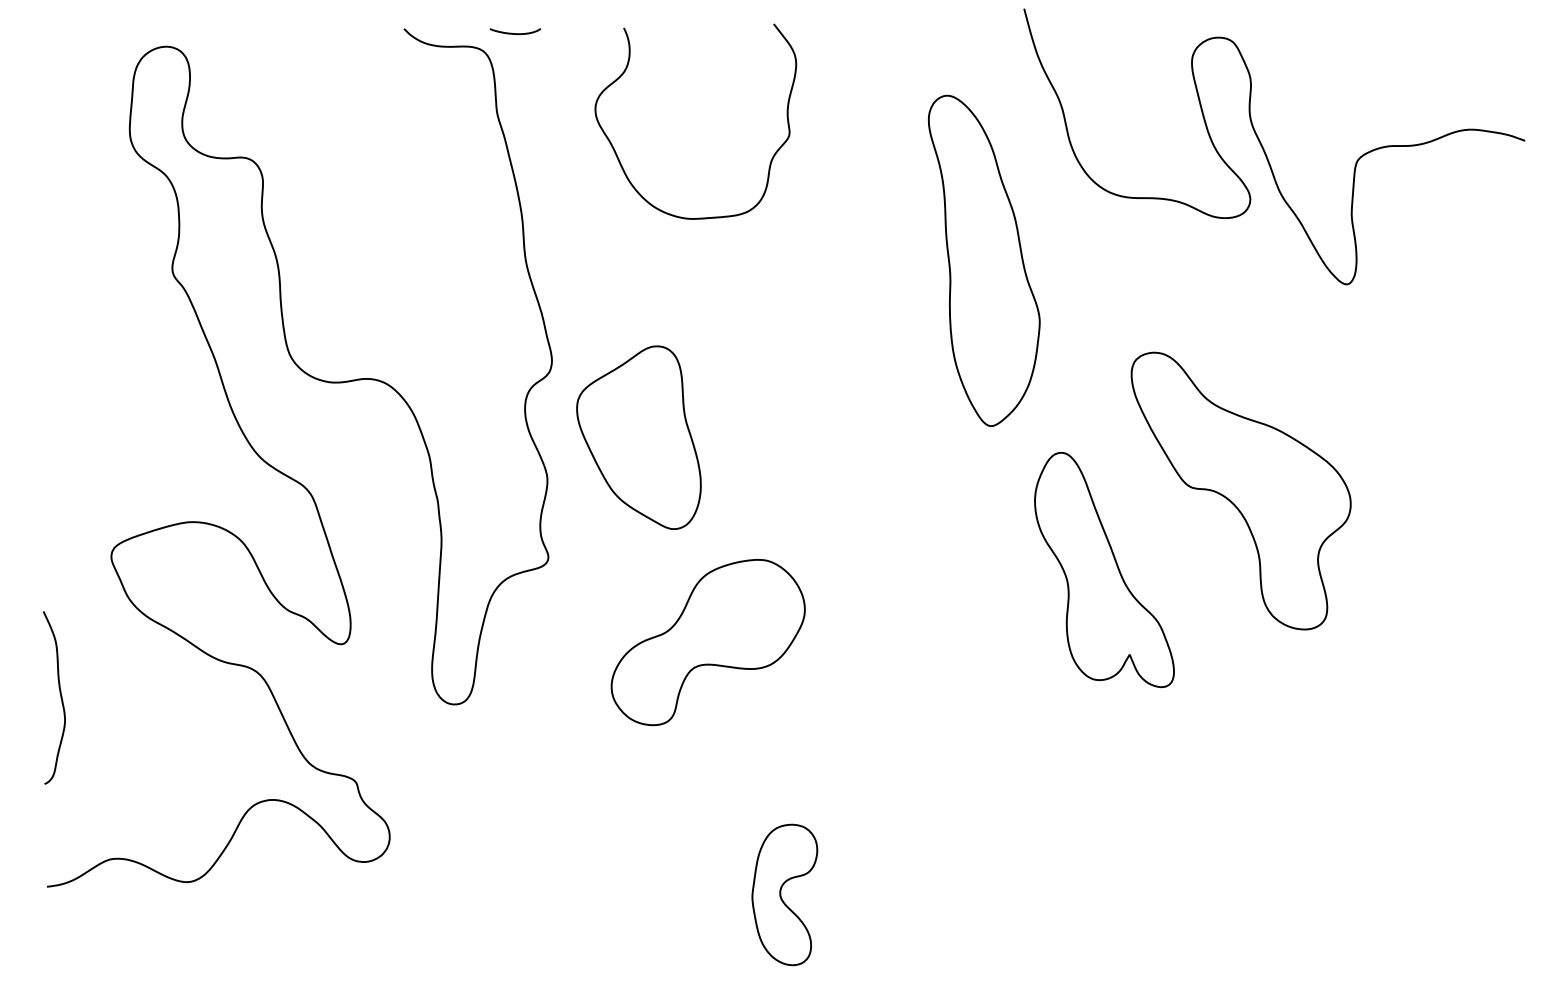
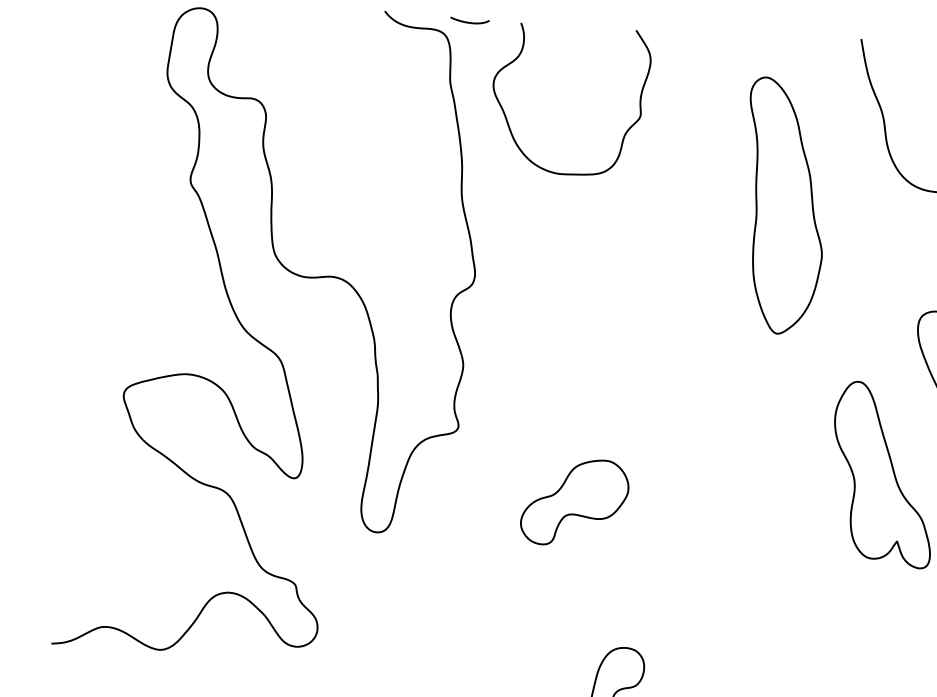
curve: (771, 158) -> (625, 133), moved
part: (983, 260) -> (782, 206), moved
part: (638, 437) -> (535, 340), removed
part: (707, 642) -> (574, 502), size x0.7
curve: (60, 697) -> (74, 499), removed

